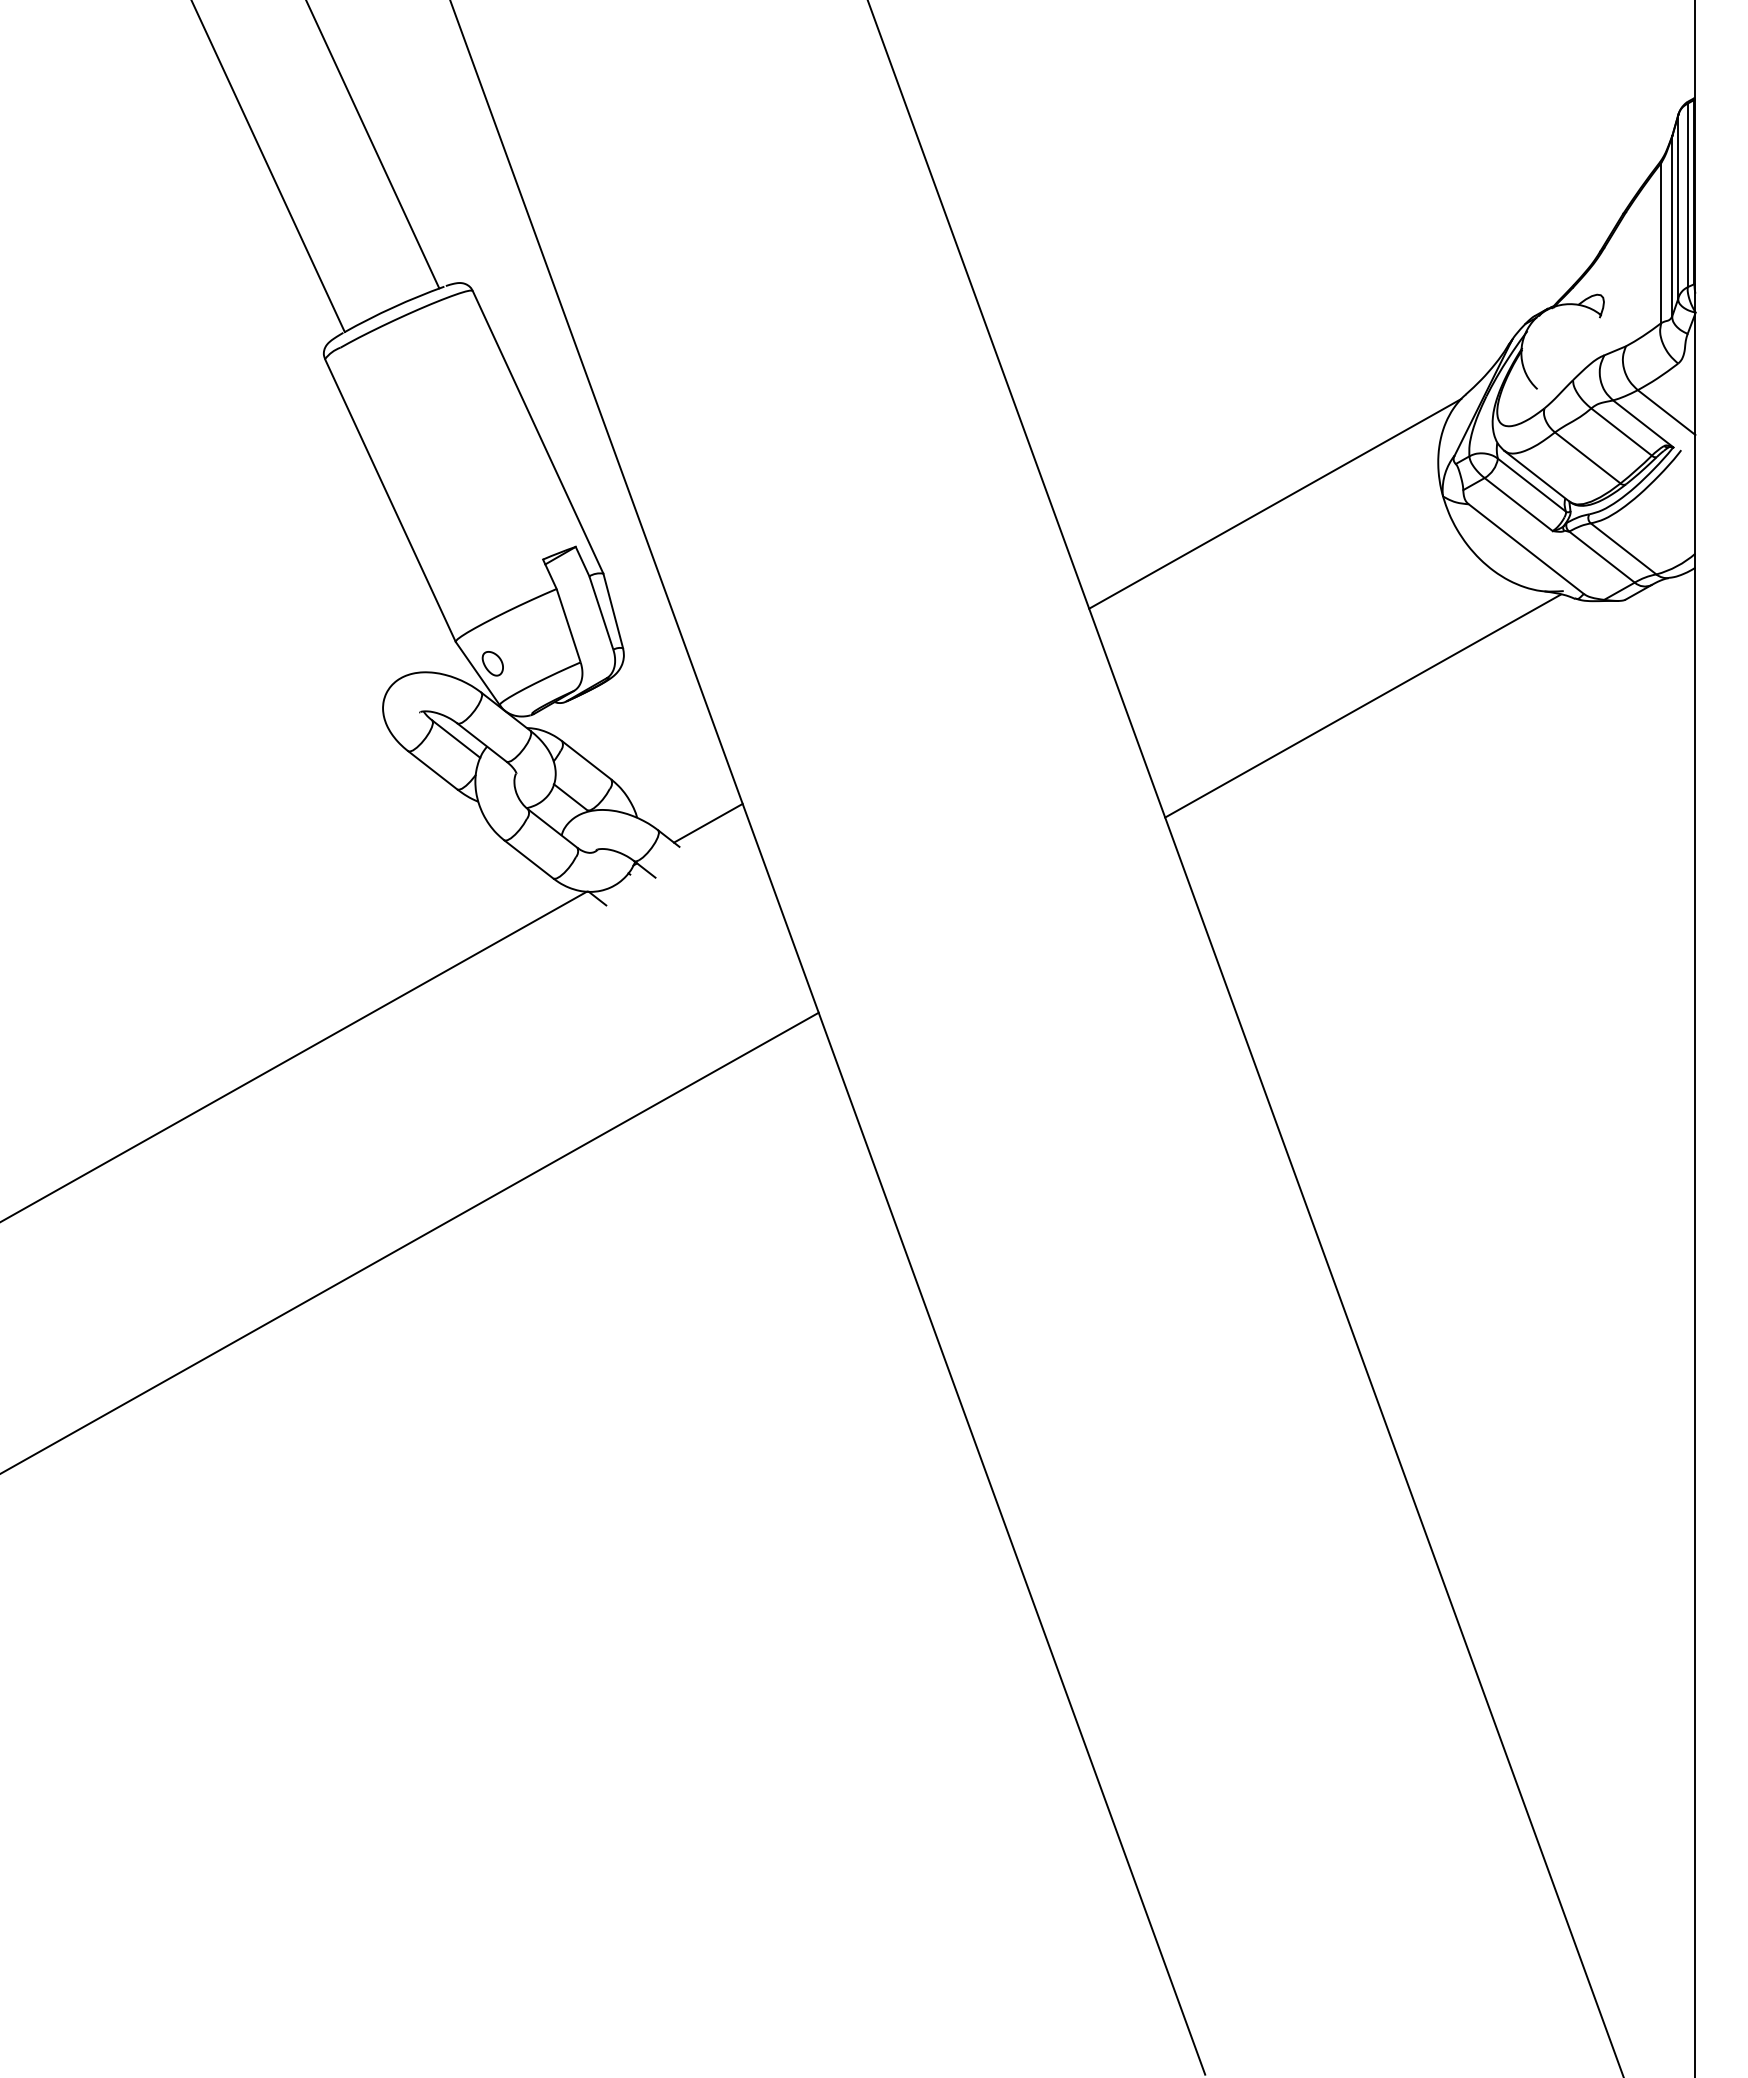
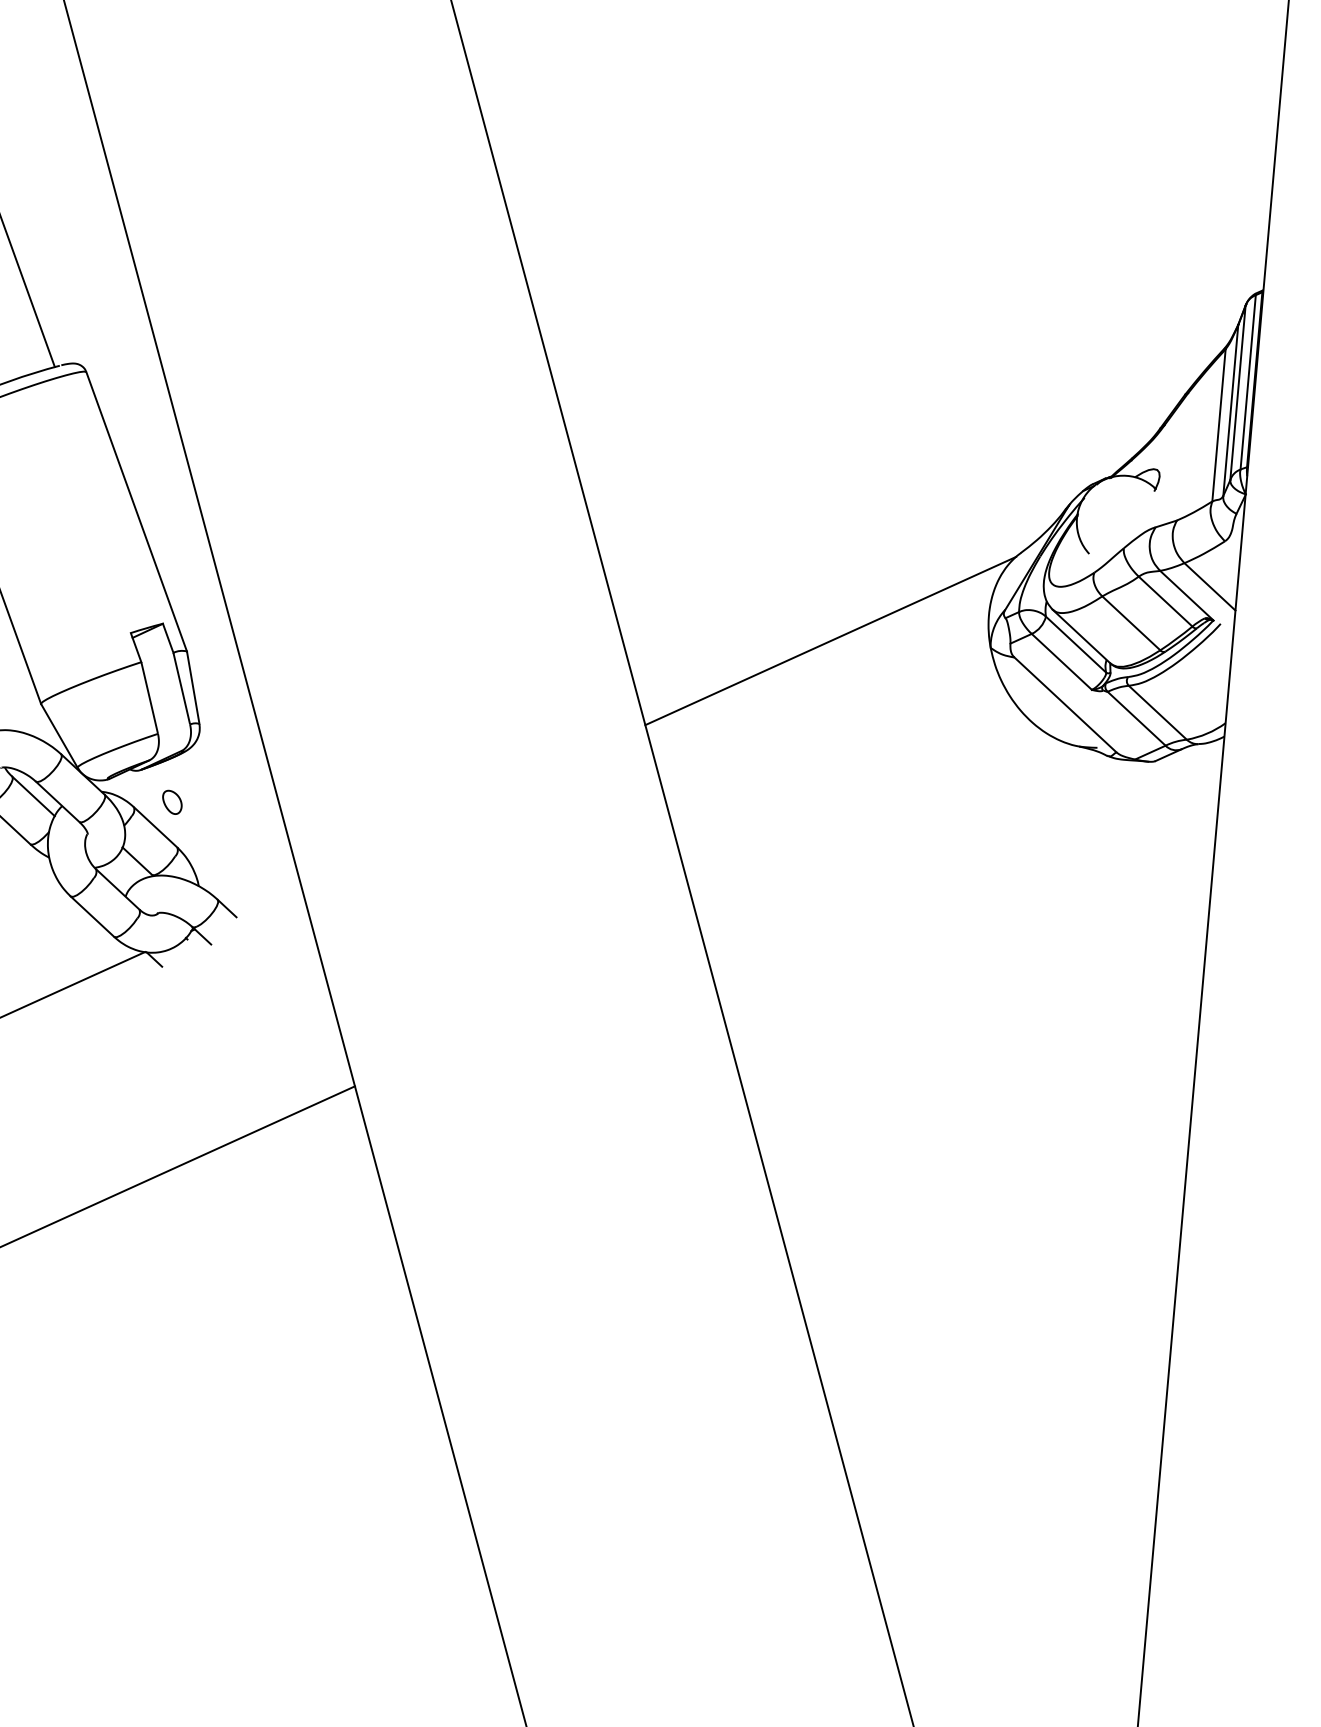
part: (492, 663) -> (171, 802), moved
line: (1362, 705) -> (896, 839), removed
line: (708, 822) -> (266, 896), removed

